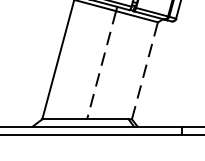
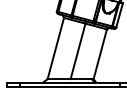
line: (102, 65) -> (78, 51), dashed -> solid
line: (145, 71) -> (100, 54), dashed -> solid

